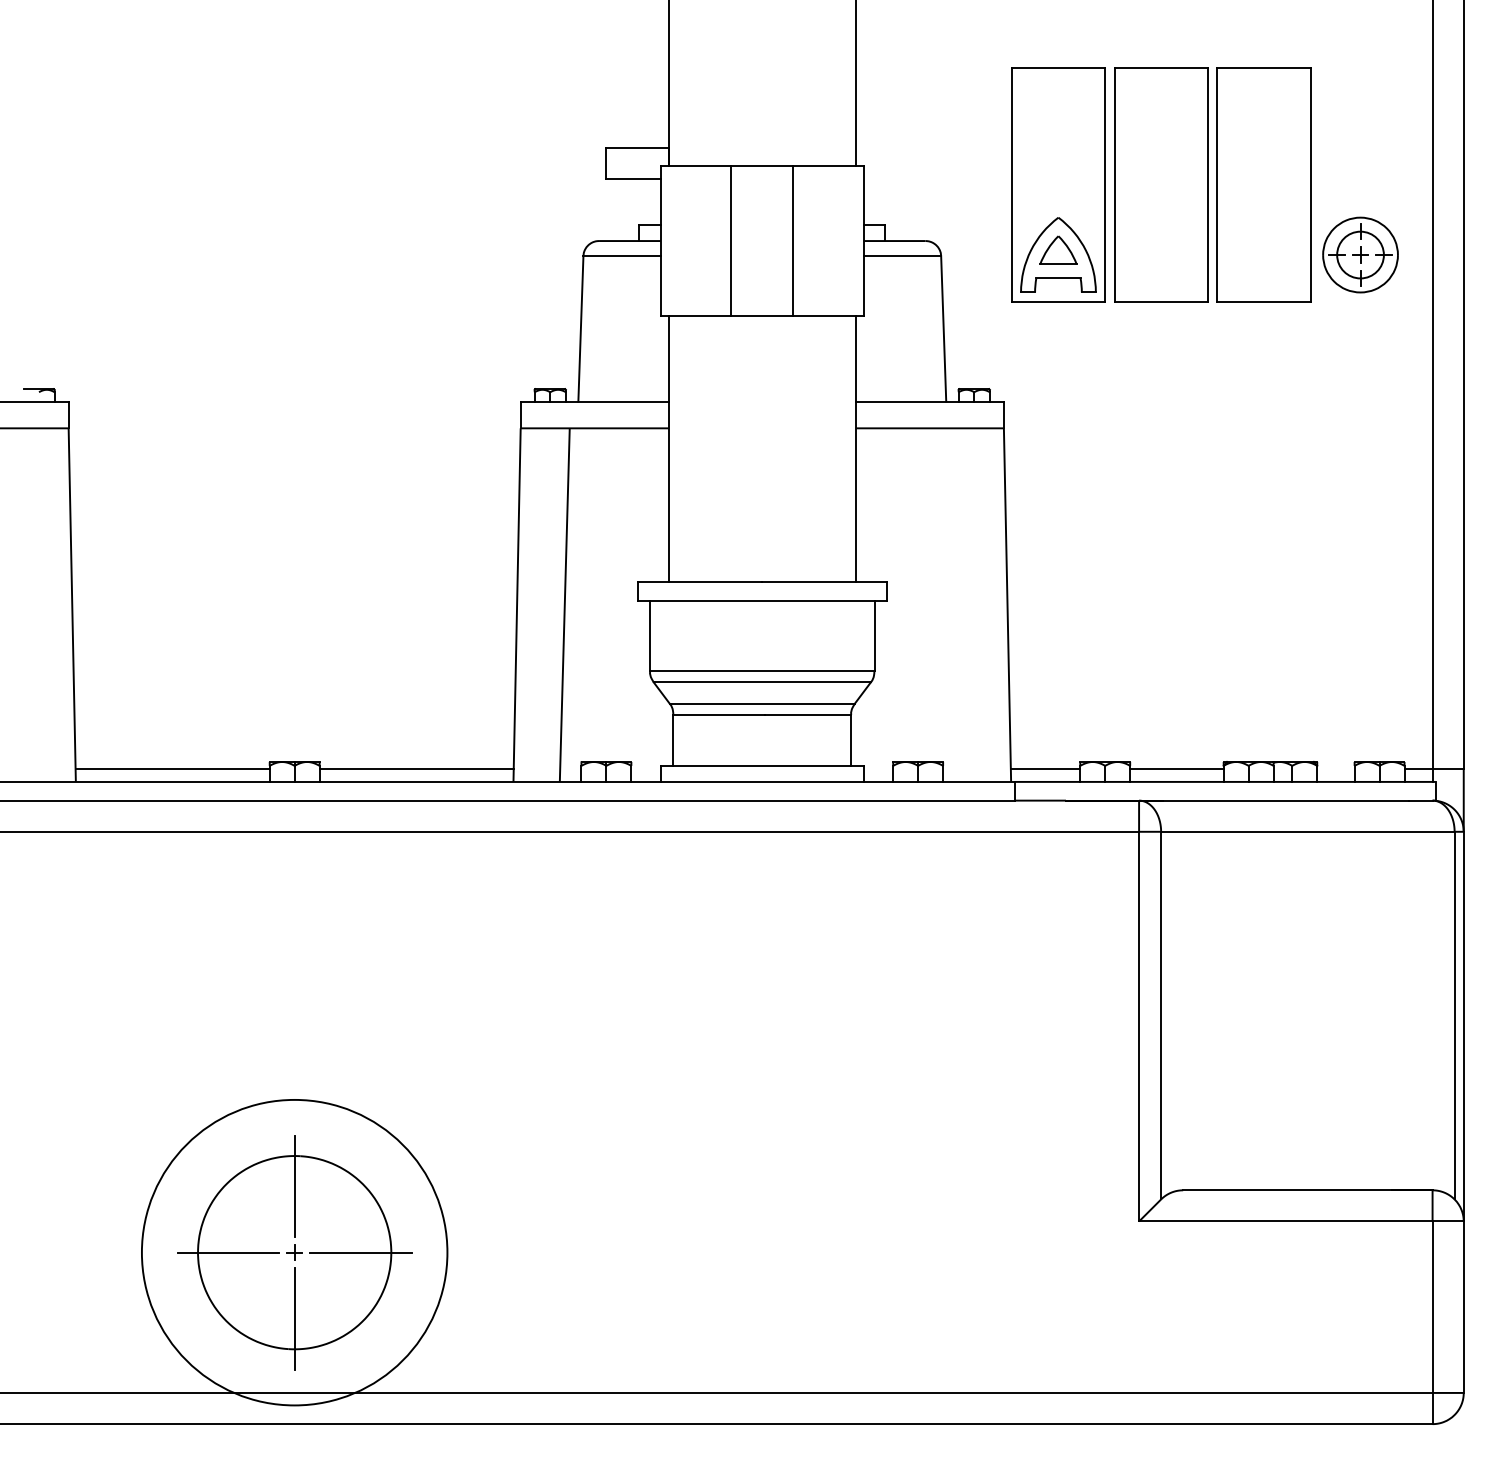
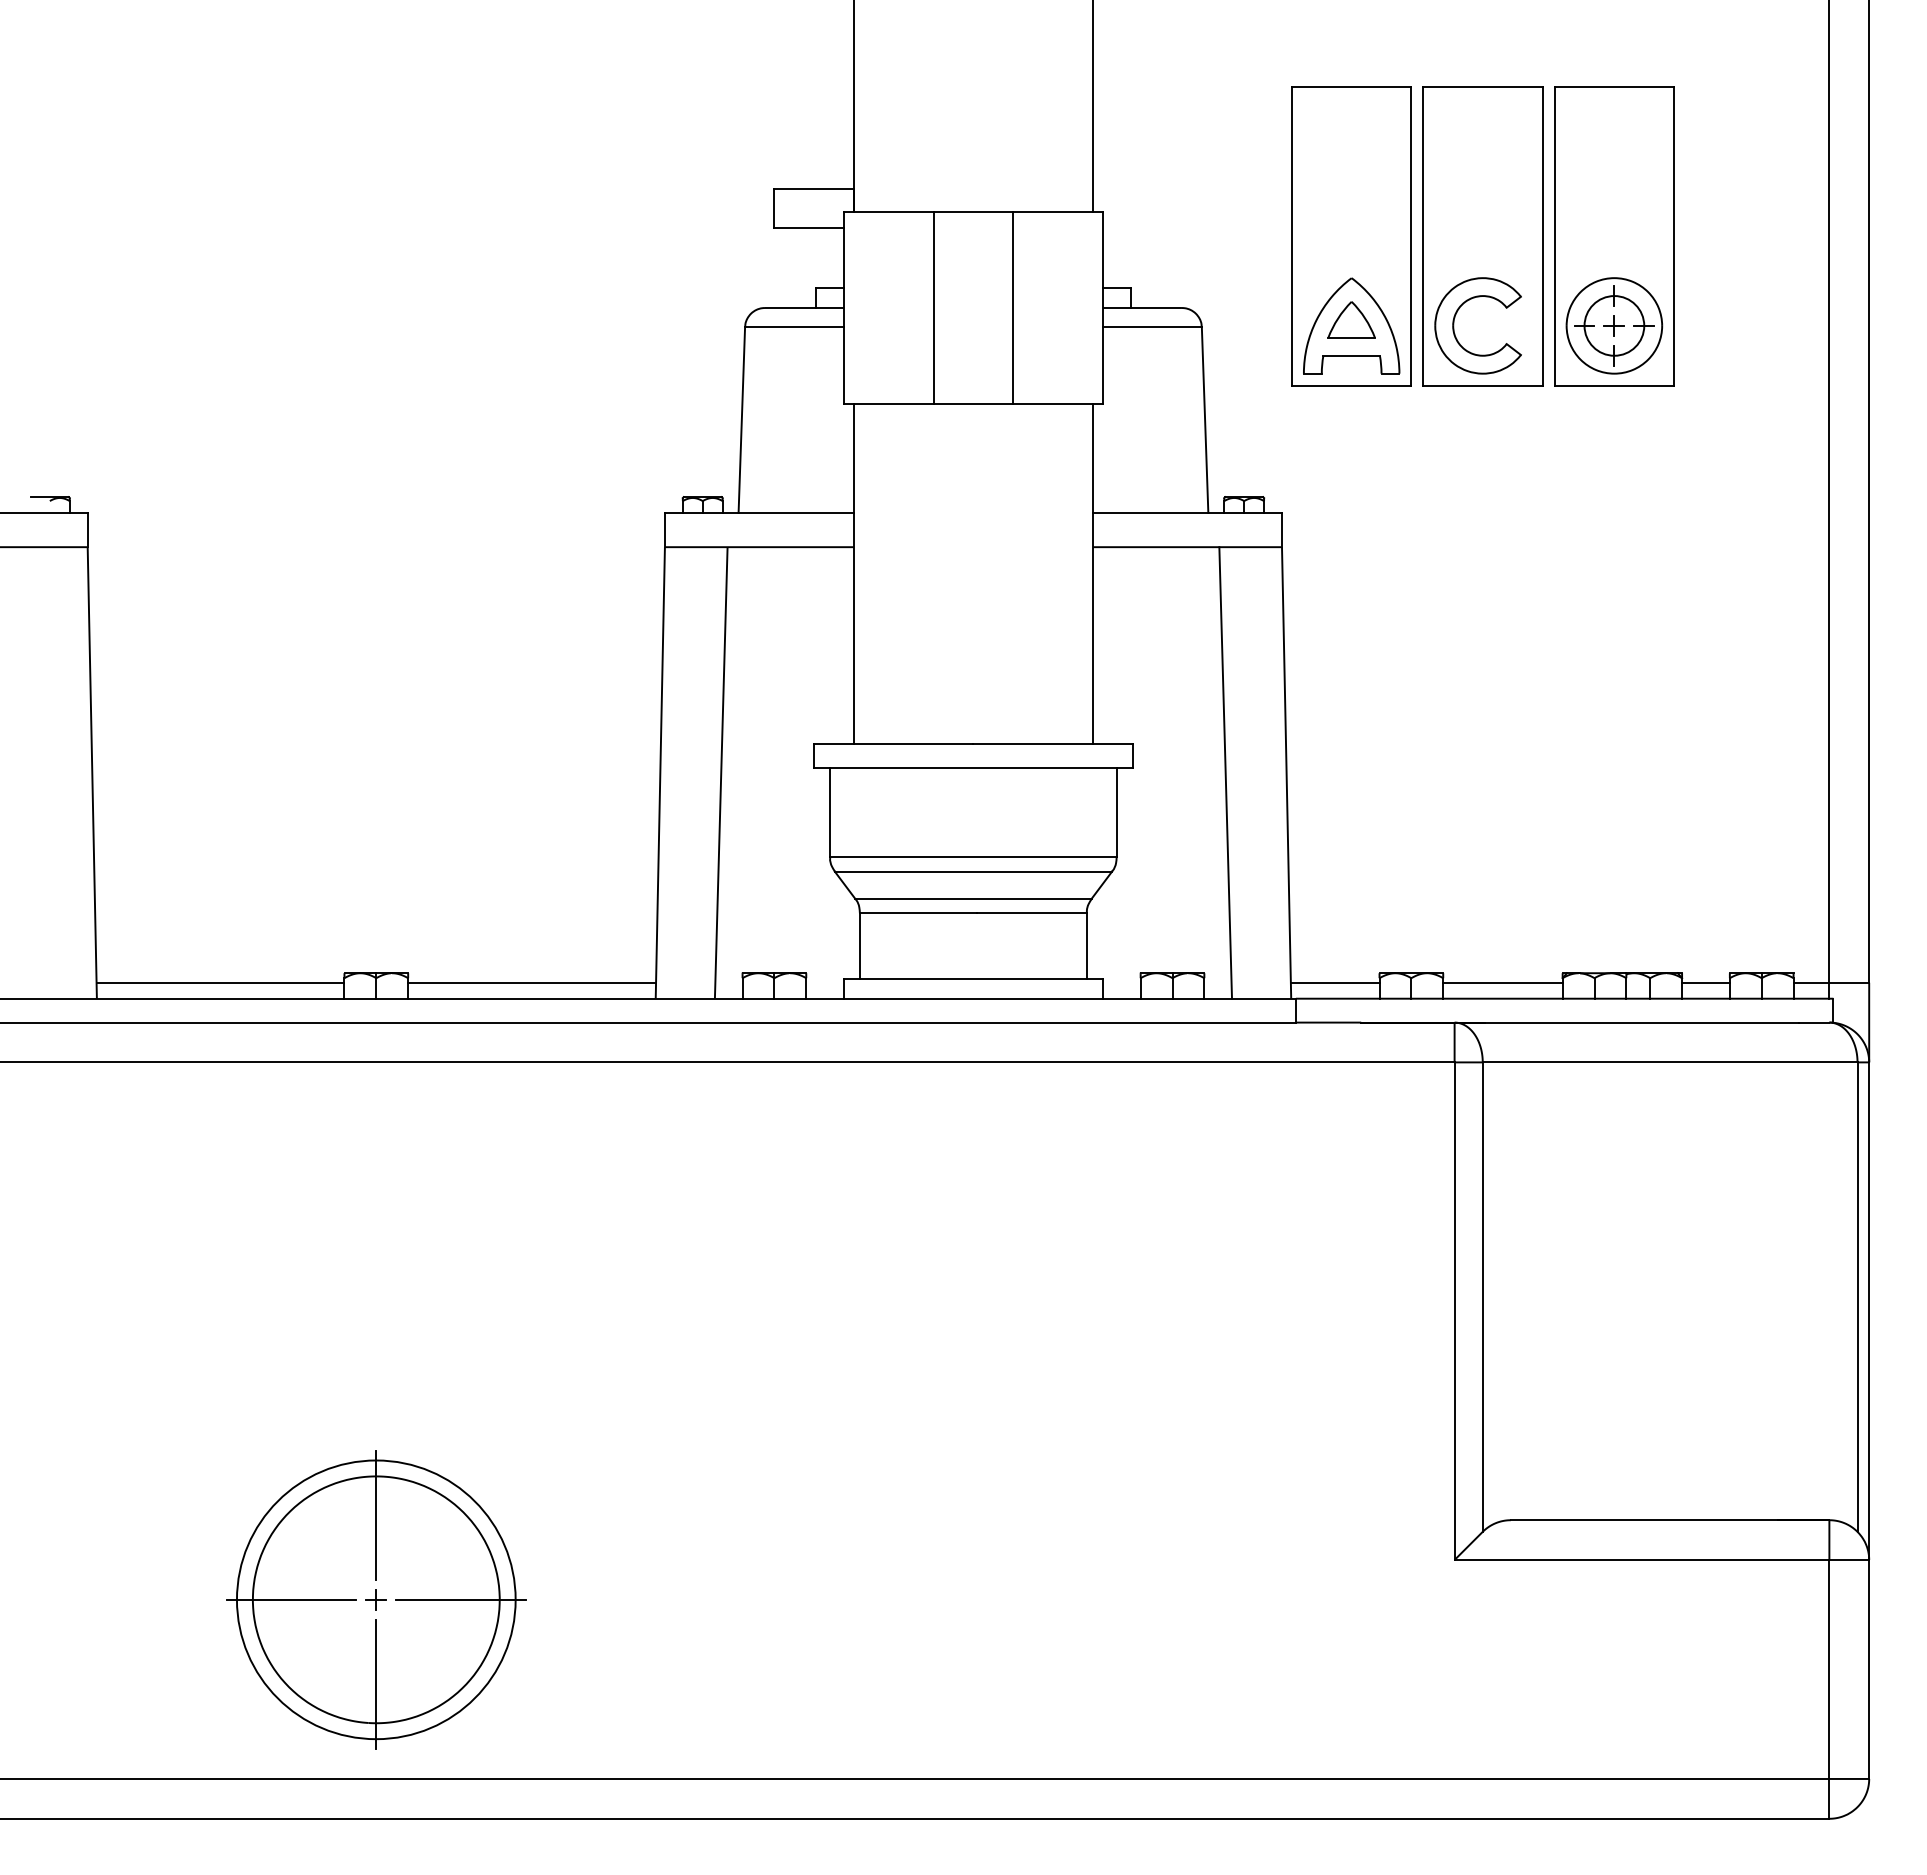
part: (1139, 254) -> (1454, 325), added
part: (1360, 254) -> (1614, 325), moved
line: (959, 604) -> (1225, 772), added
line: (1335, 769) -> (1705, 982), added
circle: (294, 1252) -> (375, 1599), size x0.71

